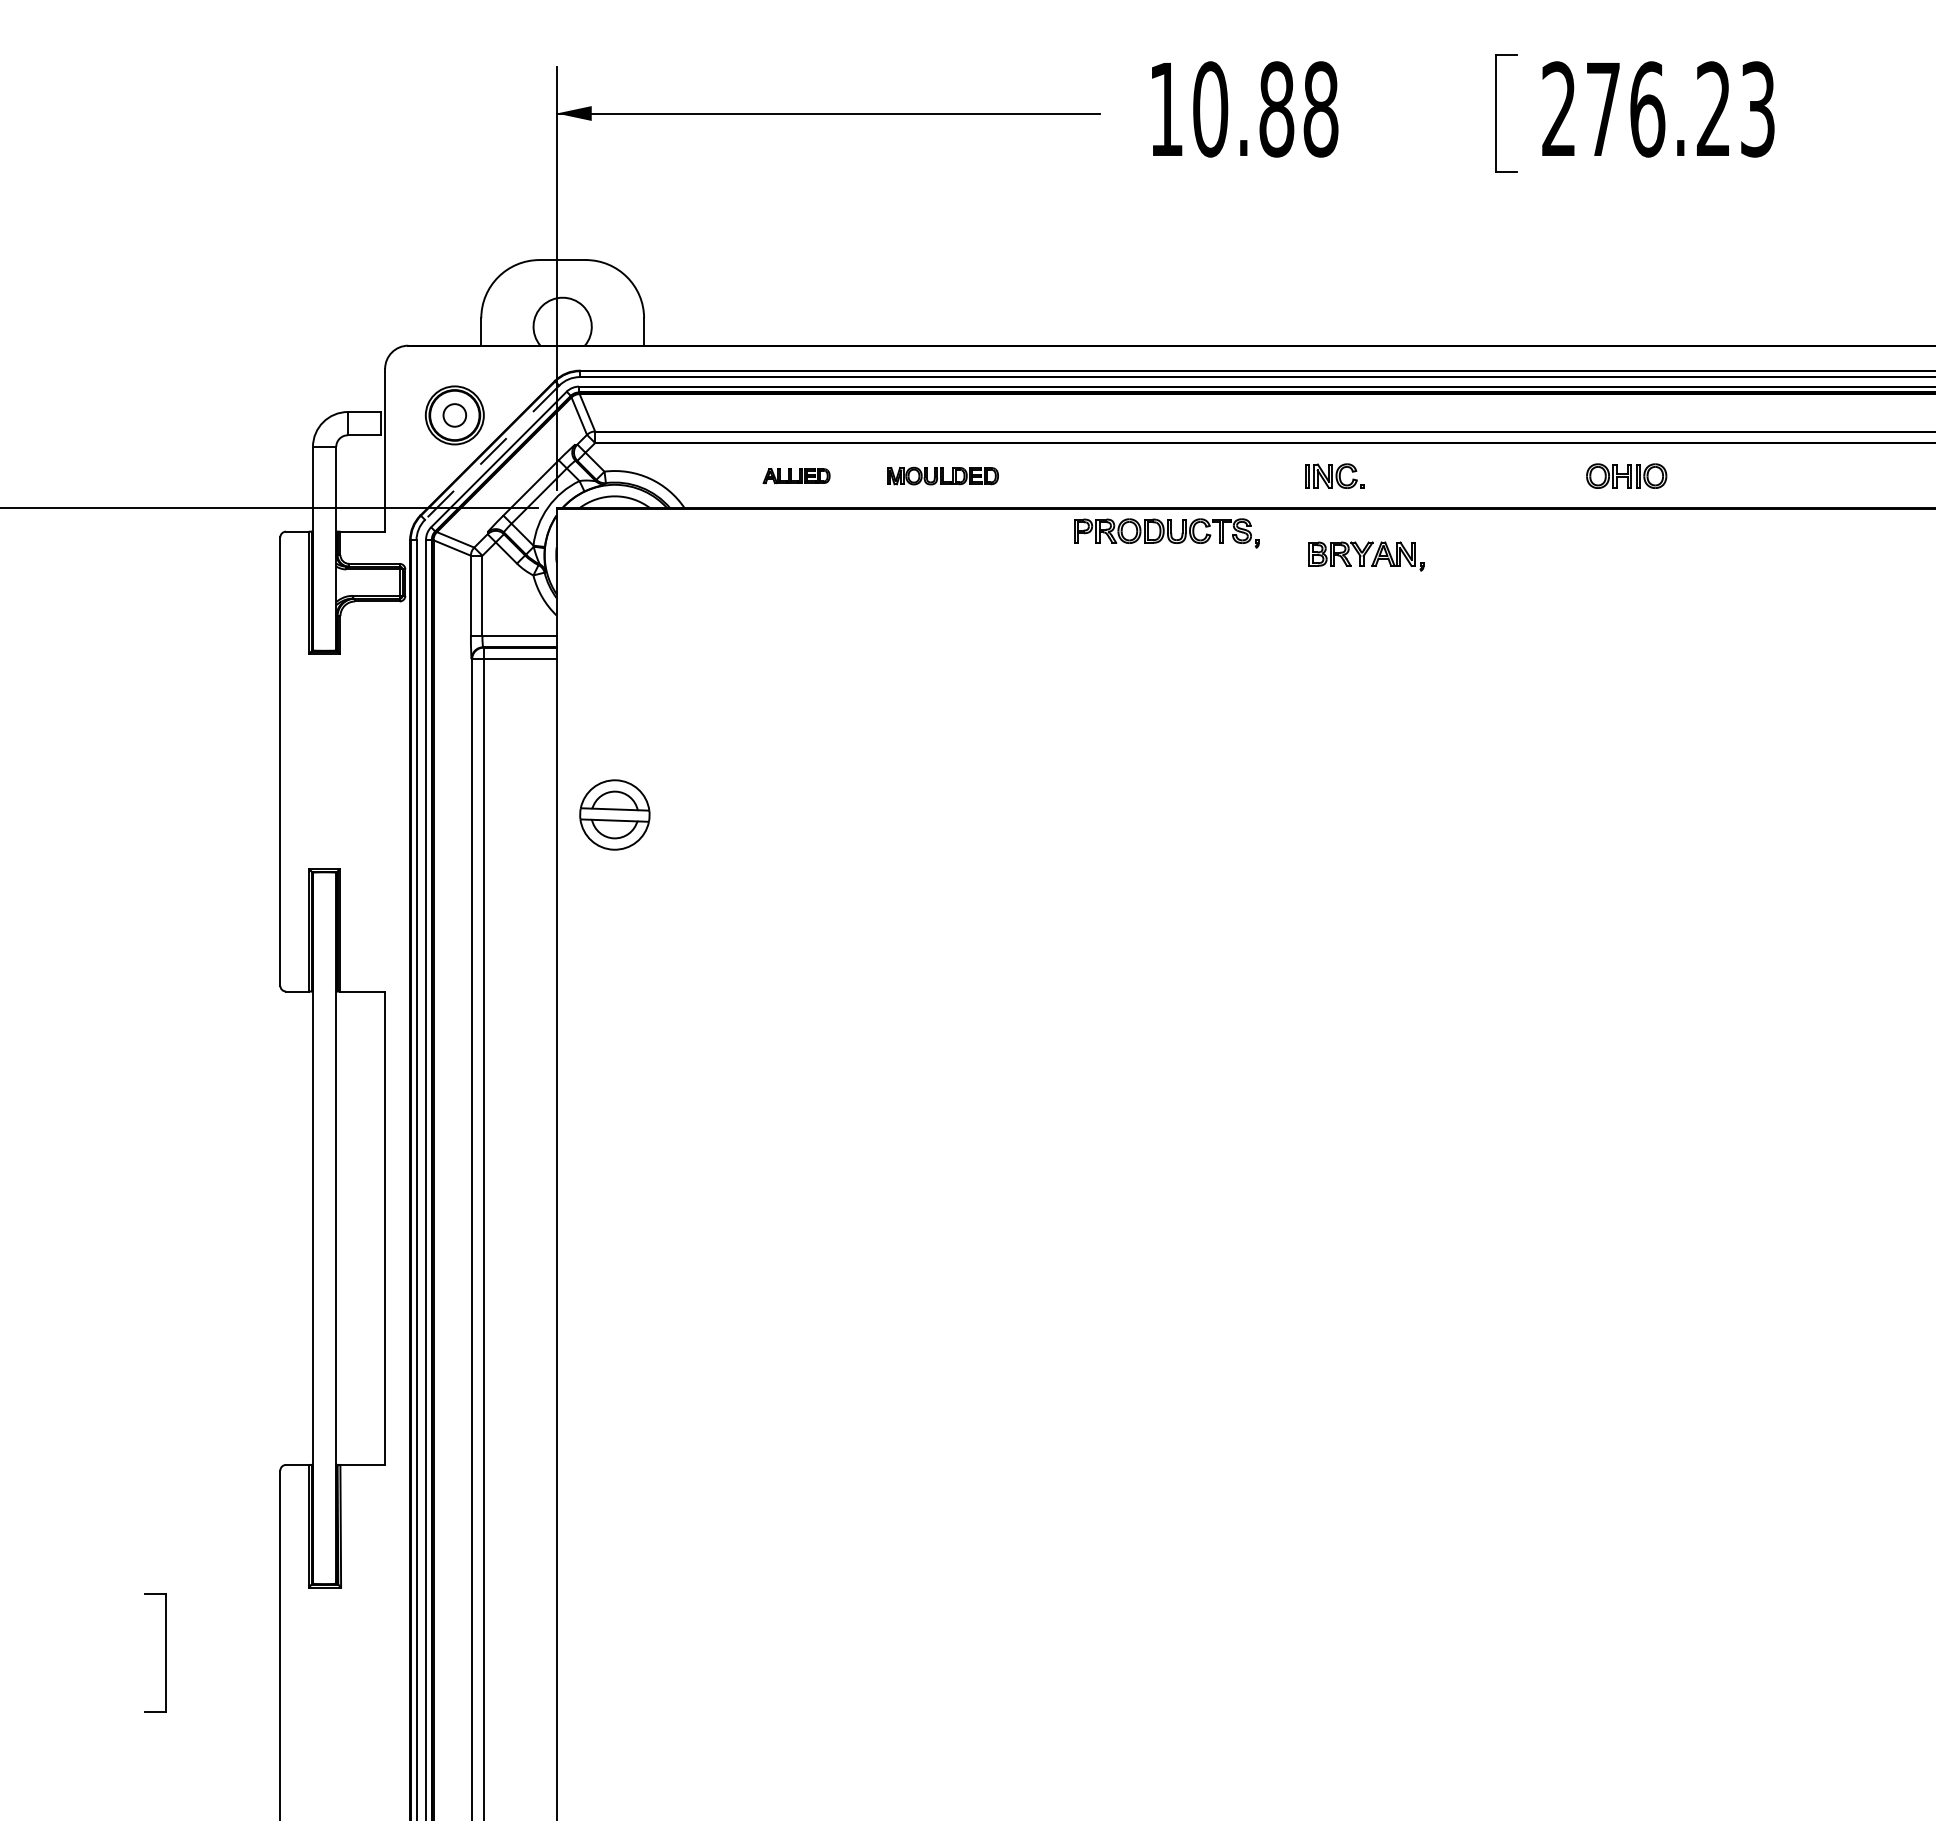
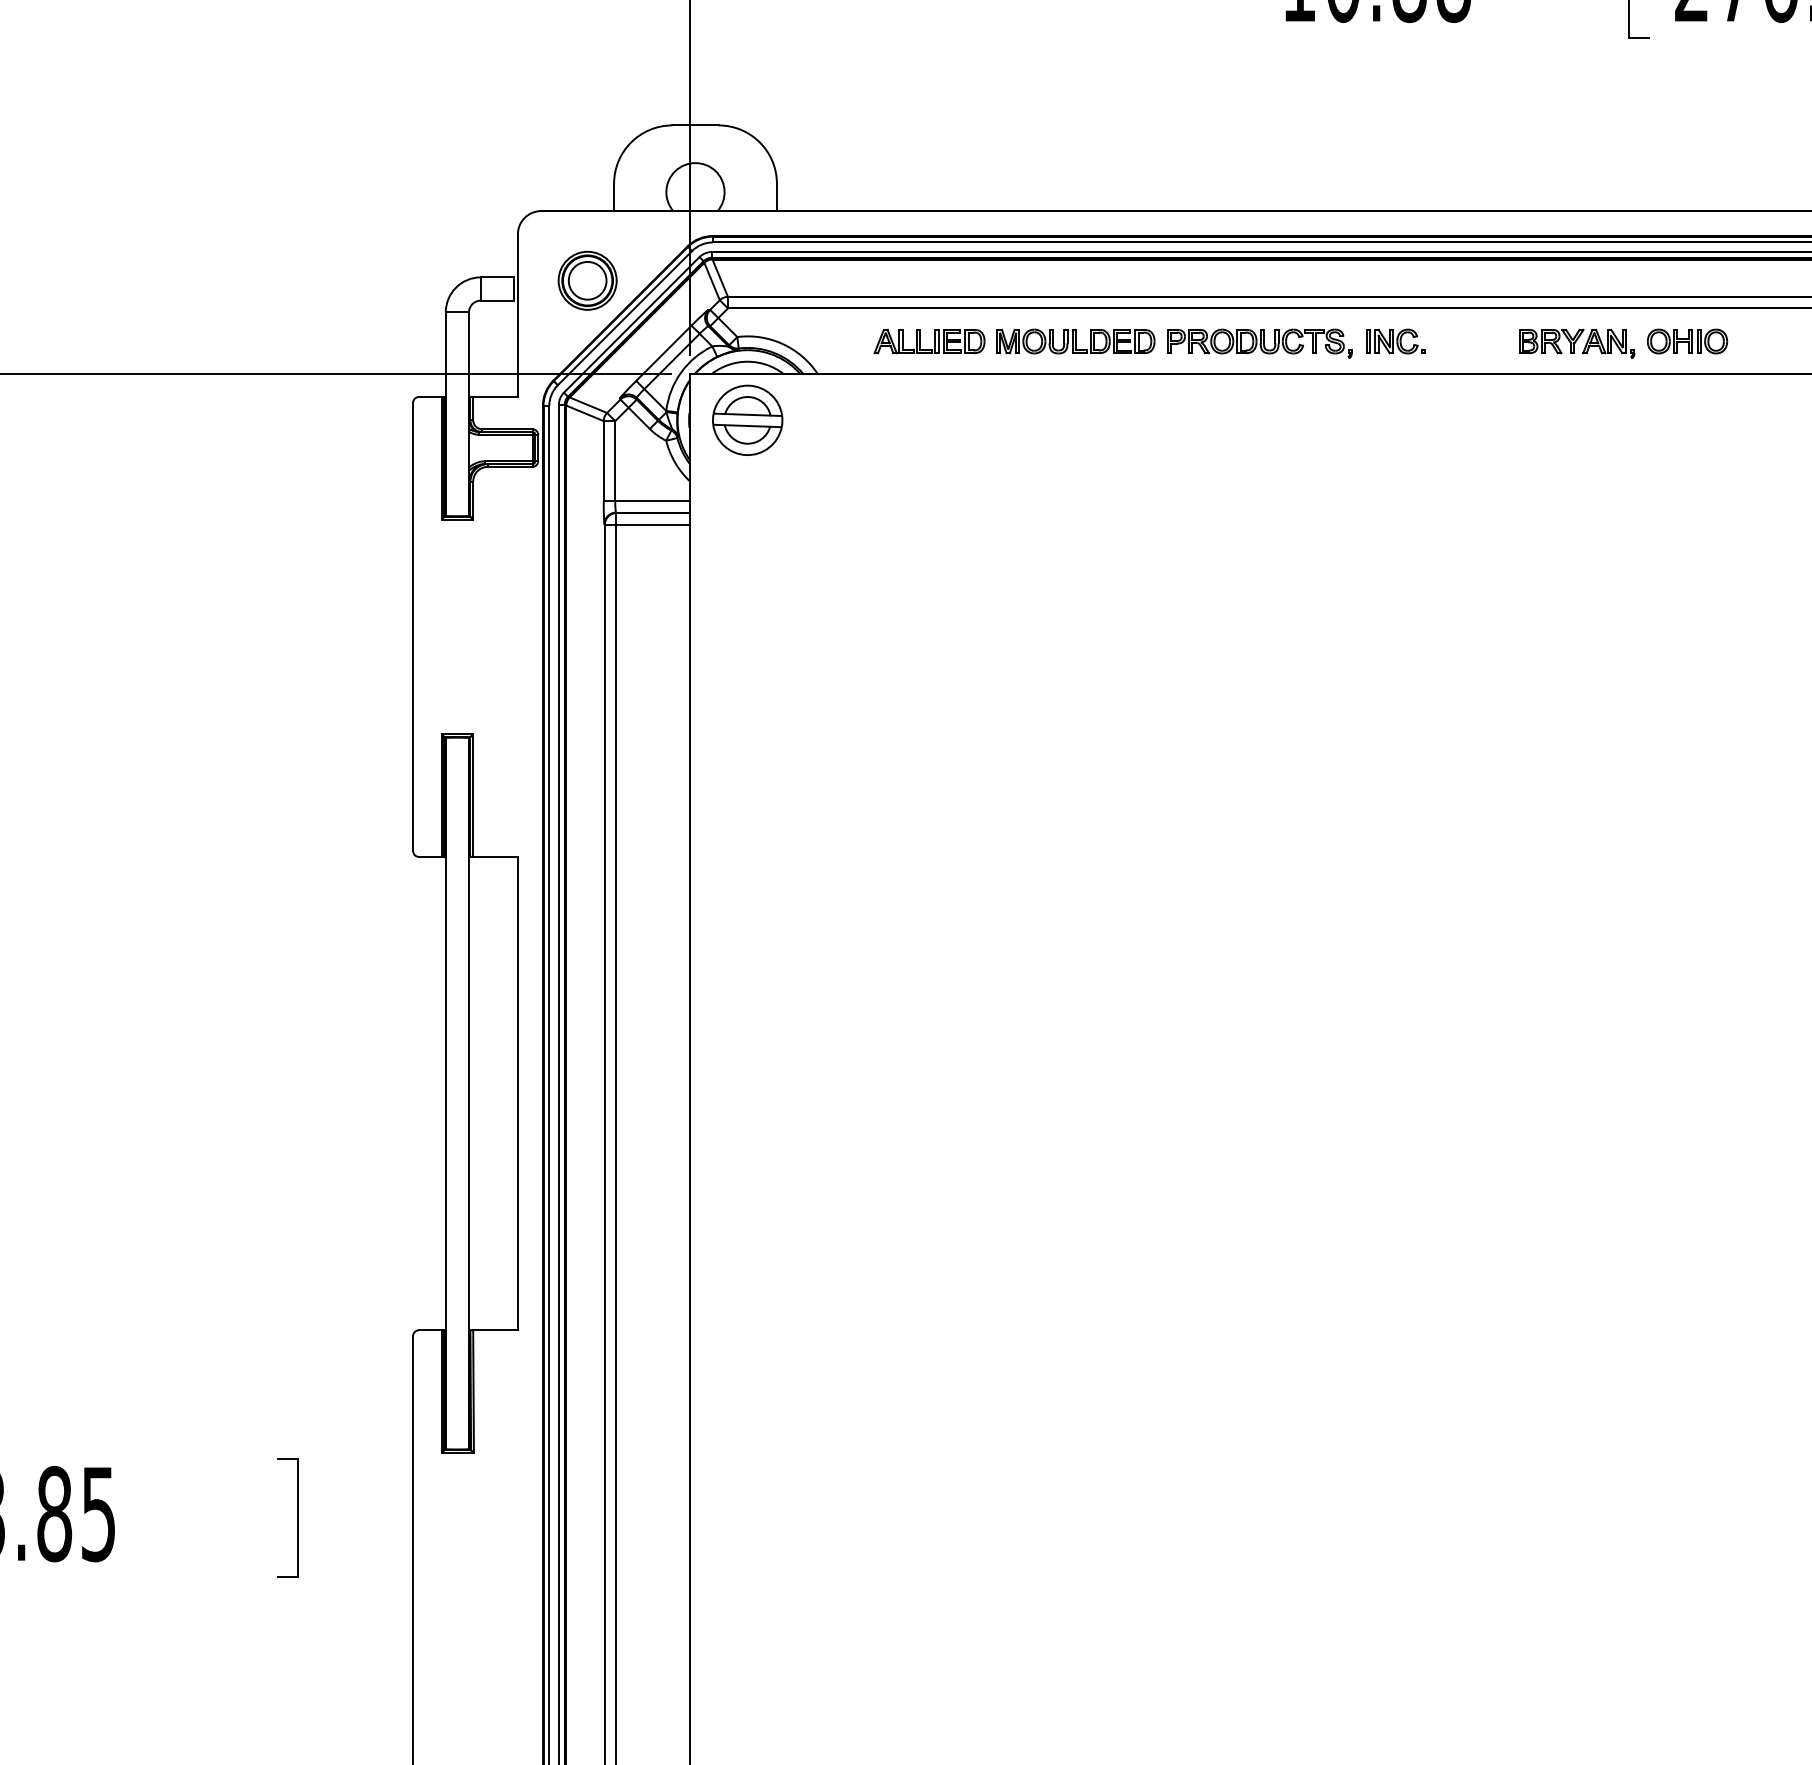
circle: (454, 415) -> (587, 280), size x1.67
line: (492, 452) -> (625, 317), dashed -> solid
part: (796, 475) -> (929, 340), size x1.67
part: (942, 475) -> (1075, 340), size x1.43
part: (1334, 475) -> (1395, 340), moved
part: (1626, 475) -> (1687, 340), moved
part: (1166, 533) -> (1259, 343), moved
part: (1366, 556) -> (1577, 343), moved
part: (614, 814) -> (747, 419), moved

